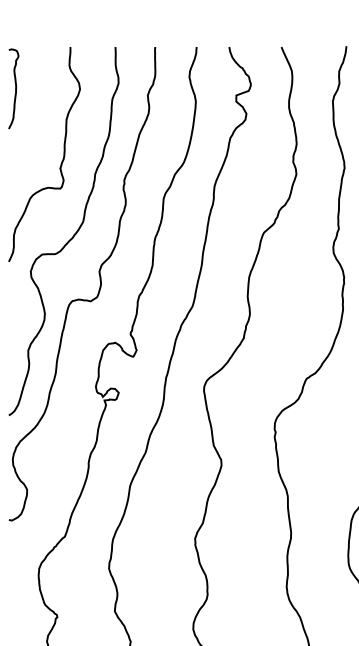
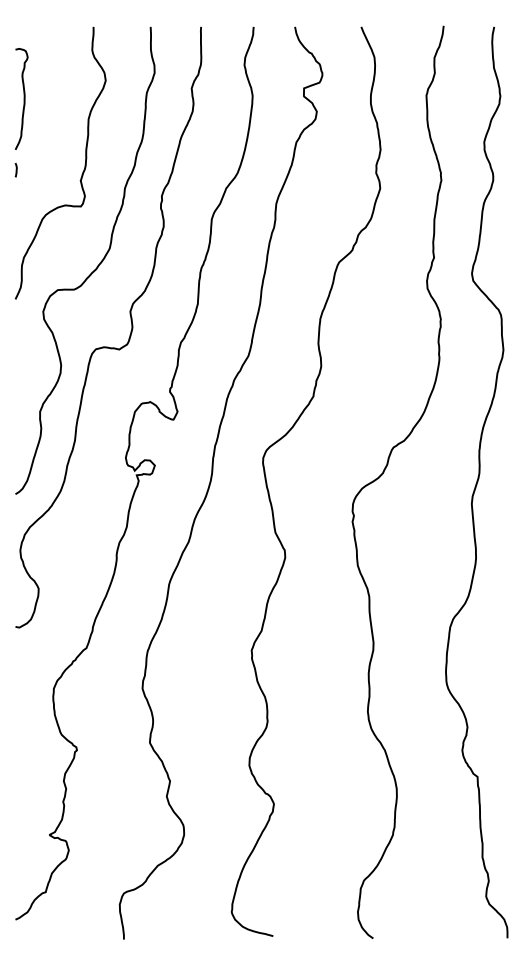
curve: (15, 88) -> (23, 98), moved
curve: (8, 160) -> (15, 170), added

